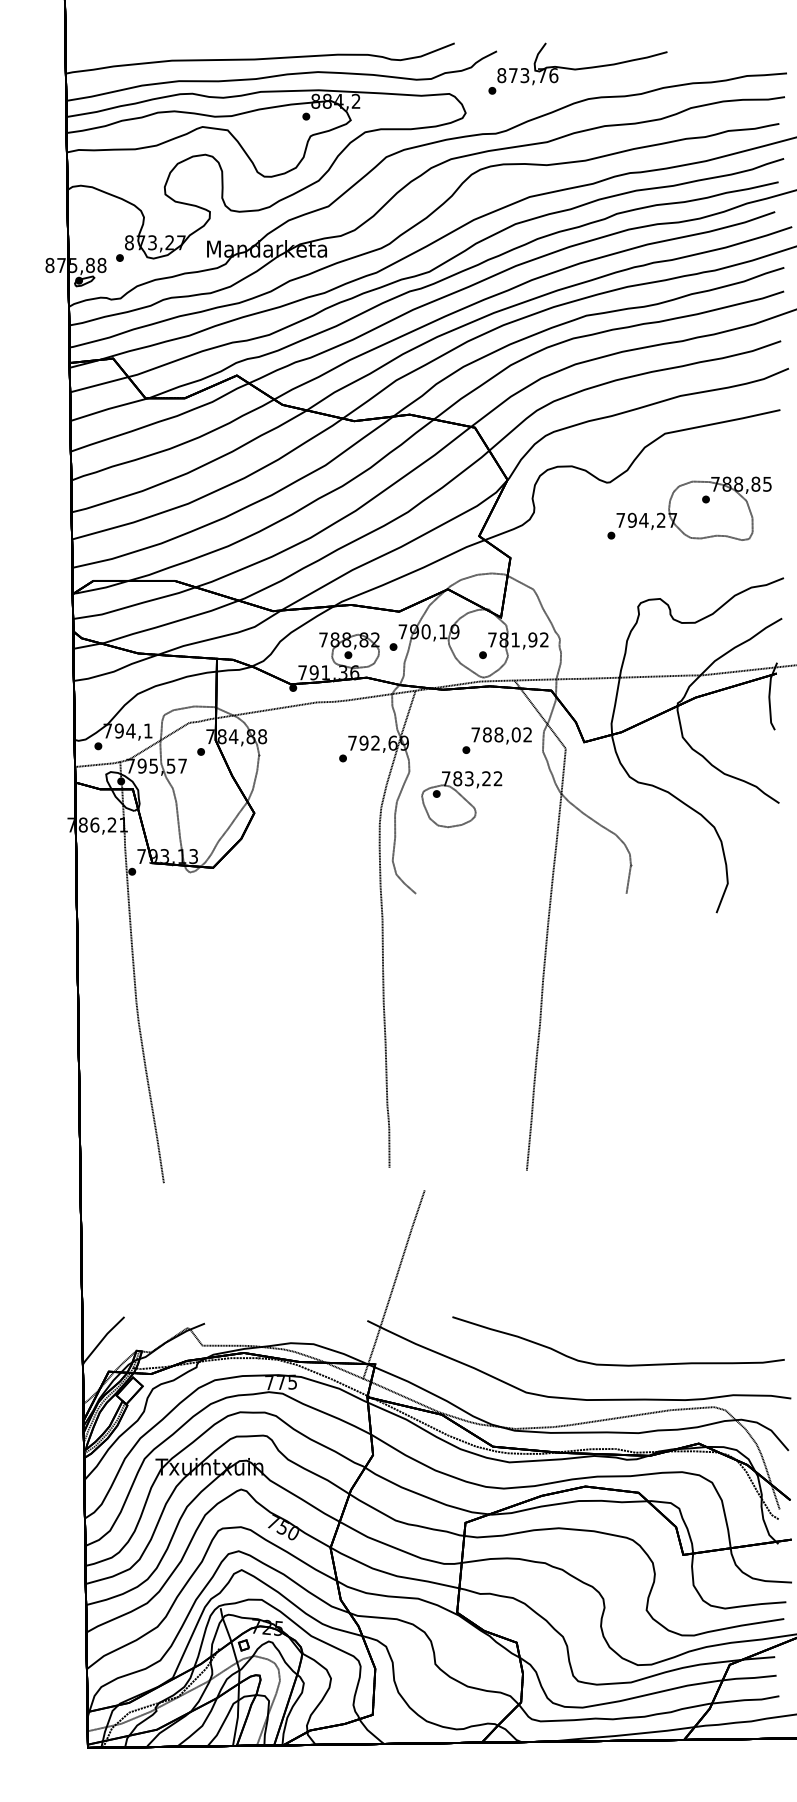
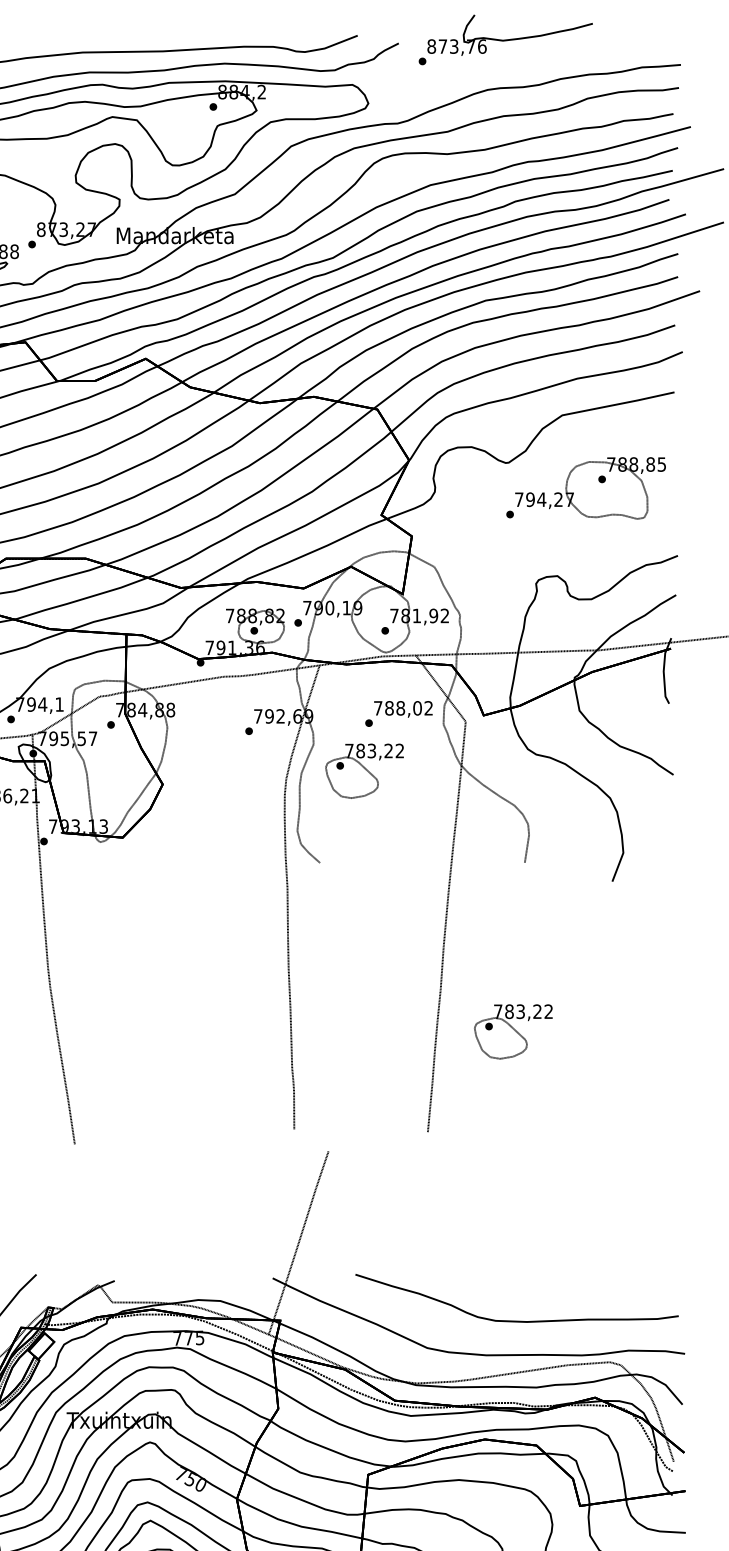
part: (577, 68) -> (505, 39), moved
part: (614, 1067) -> (513, 1031), added

